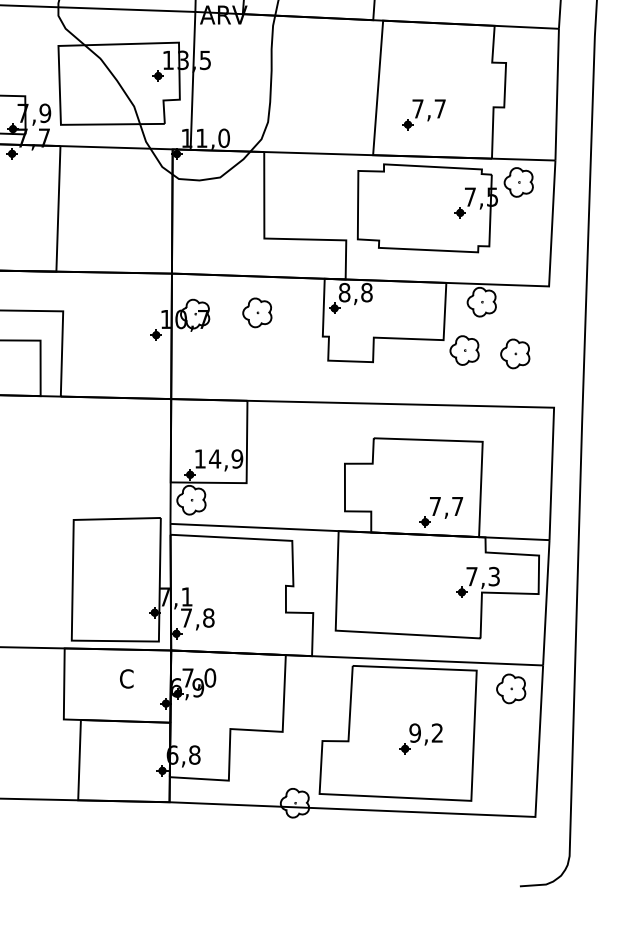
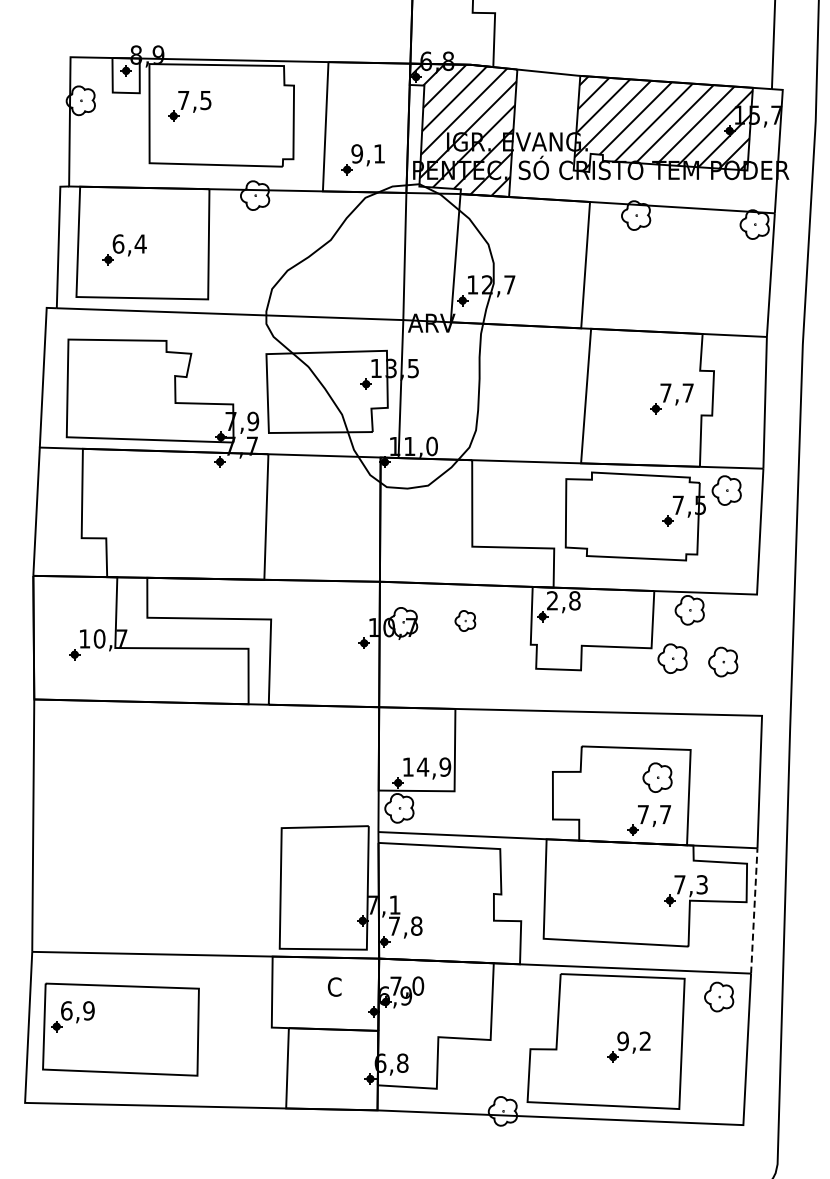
part: (423, 114) -> (671, 398), moved
text: (344, 292) -> (552, 600), 8,8 -> 2,8
part: (257, 312) -> (465, 620), size x0.7
part: (449, 469) -> (657, 777), added
line: (546, 602) -> (754, 910), solid -> dashed

